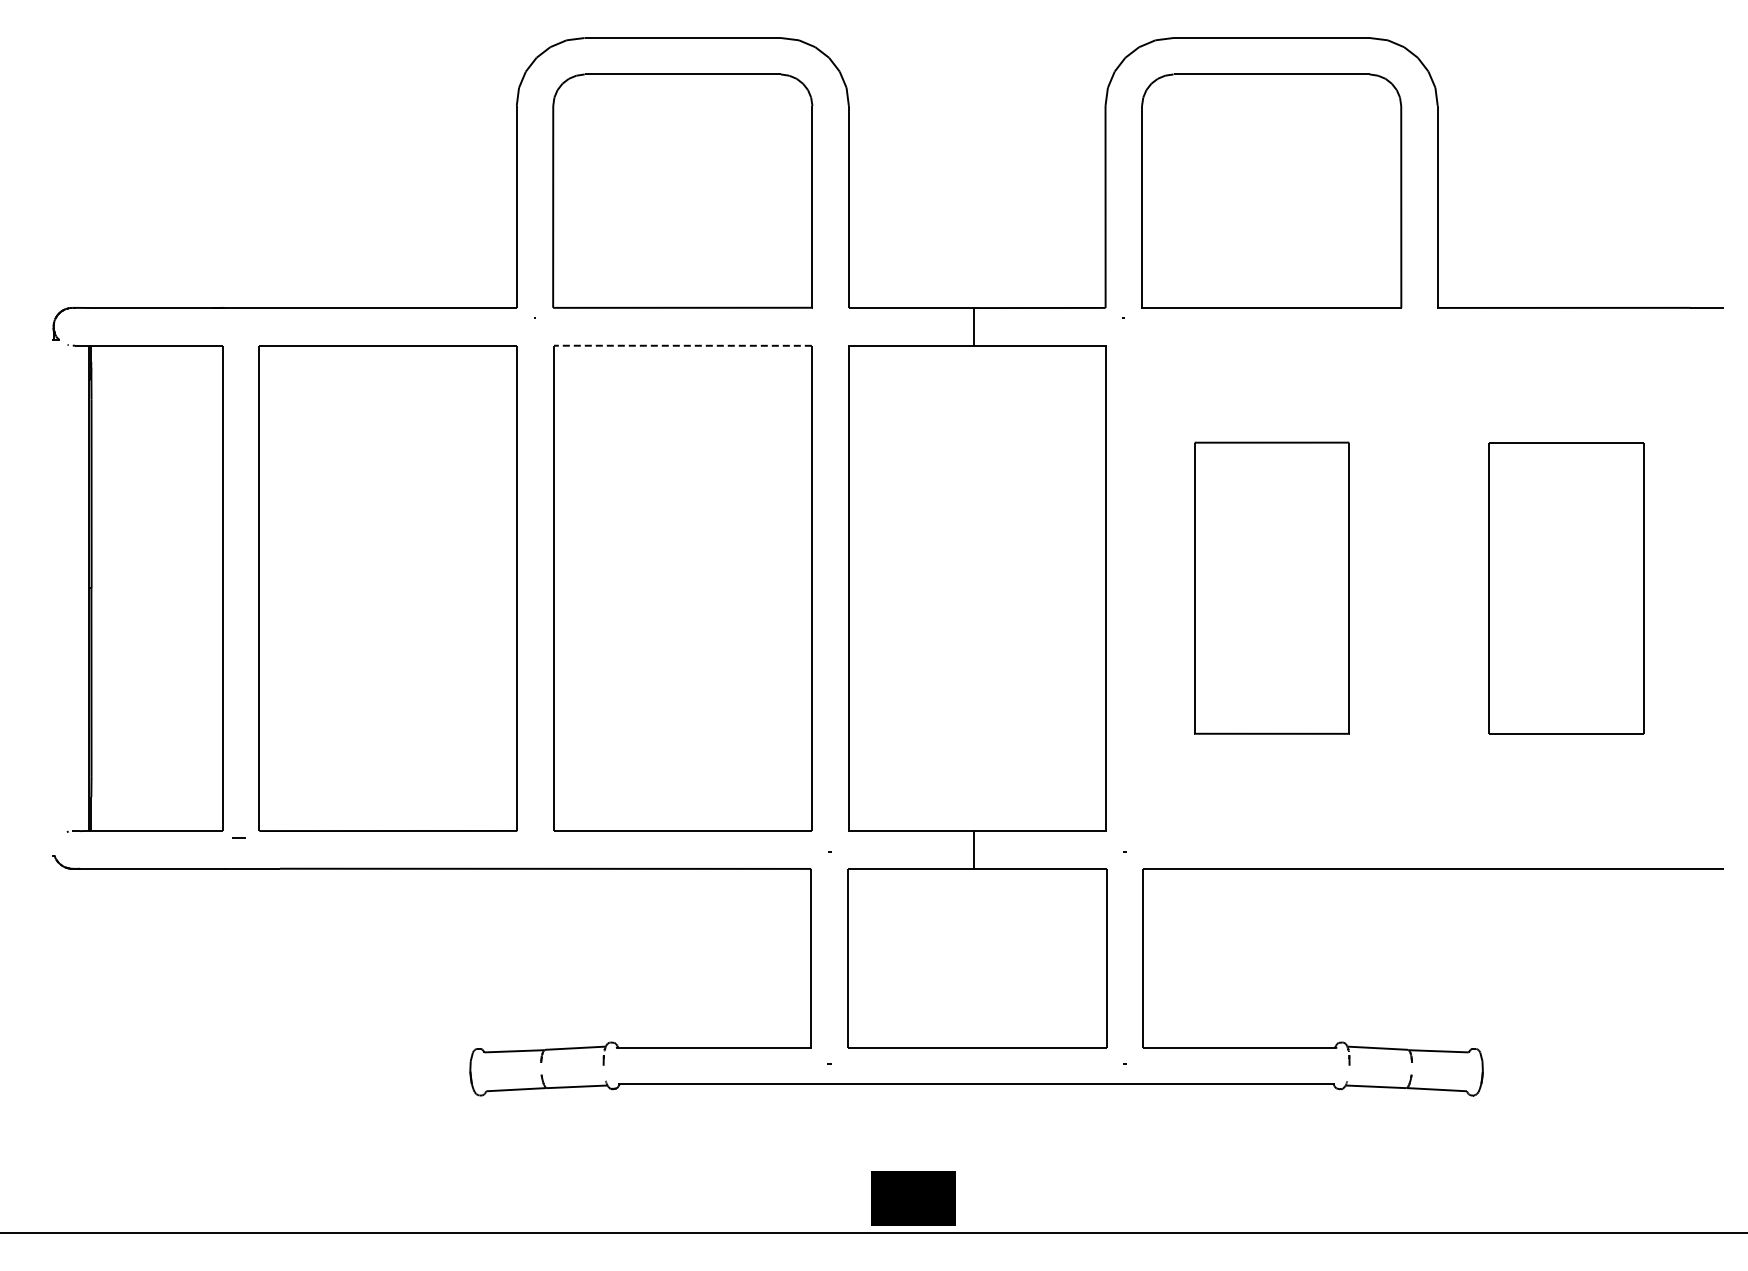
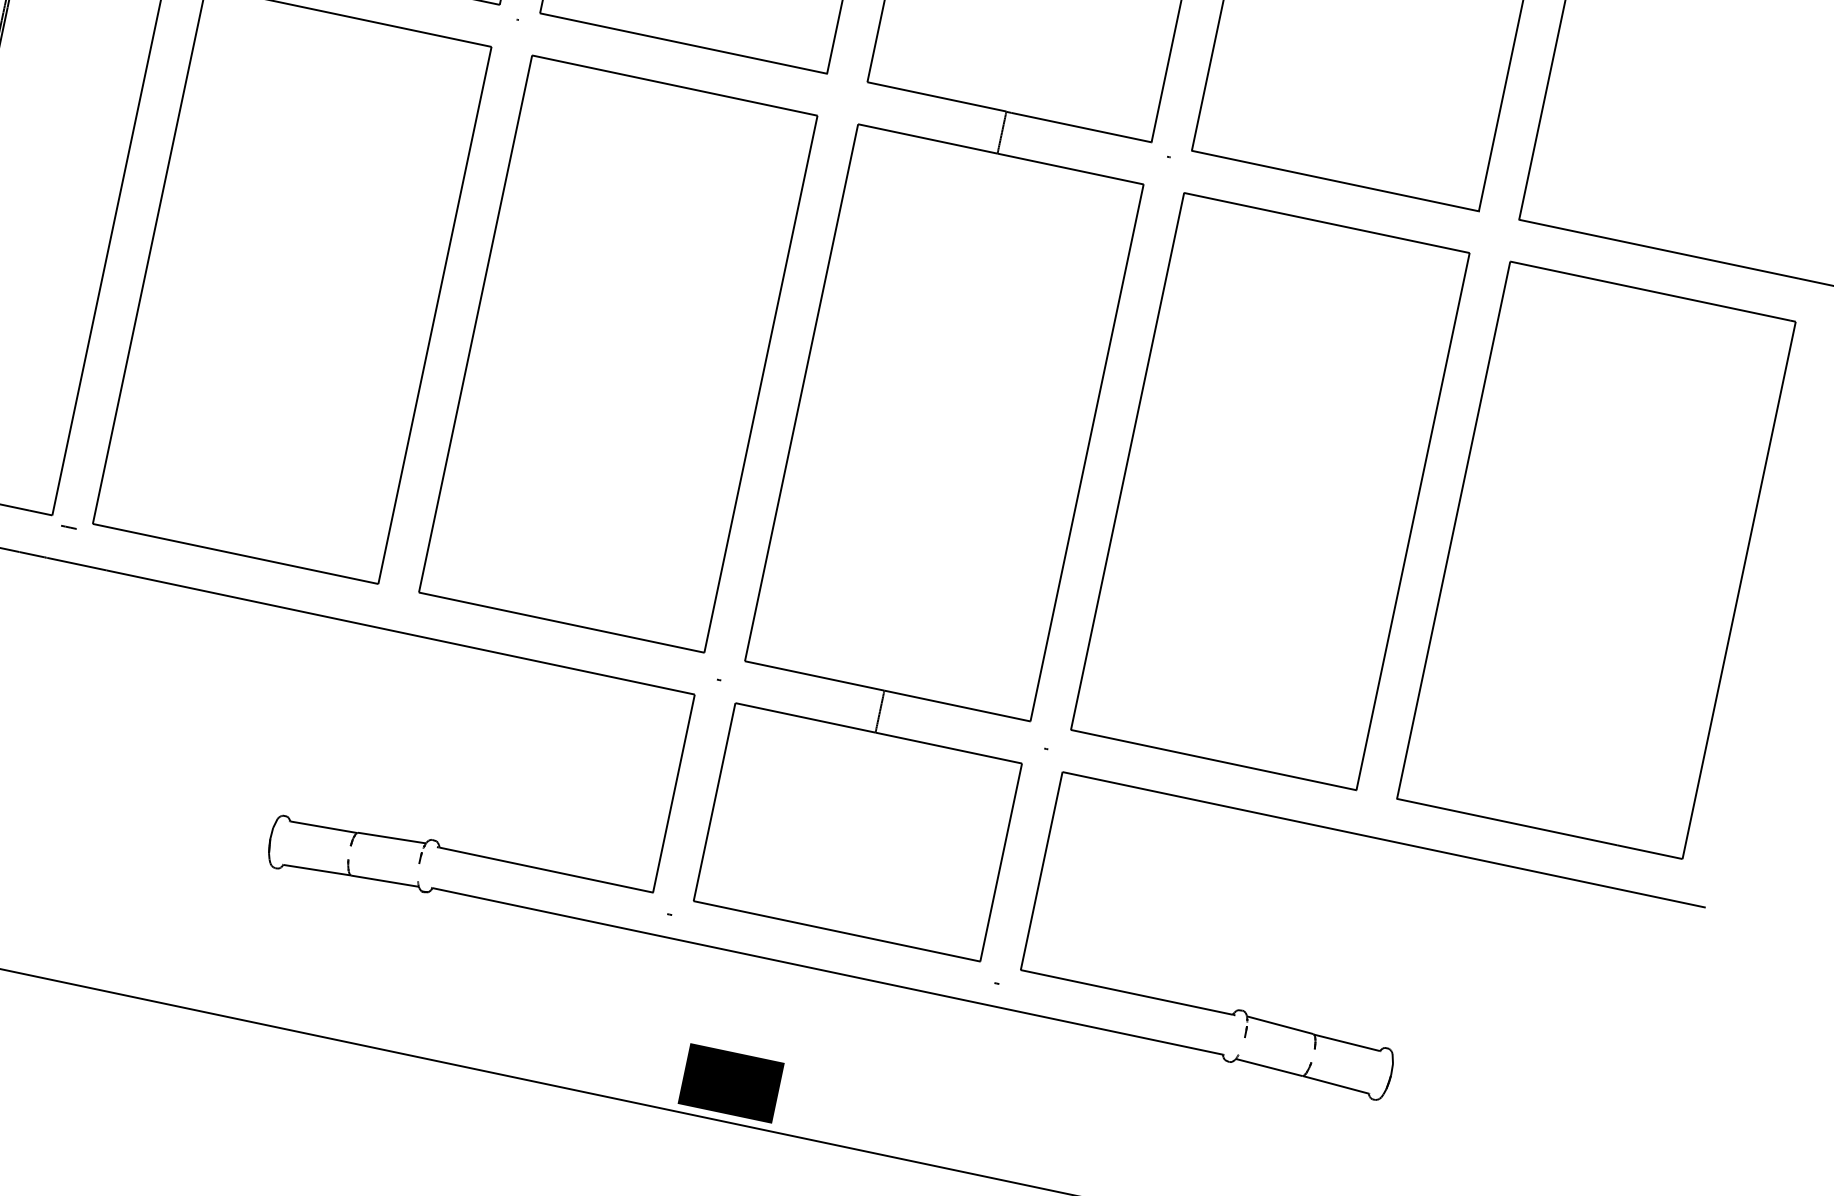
line: (682, 345) -> (674, 85), dashed -> solid
part: (1271, 587) -> (1269, 490), size x1.67
part: (1566, 588) -> (1596, 560), size x1.67

